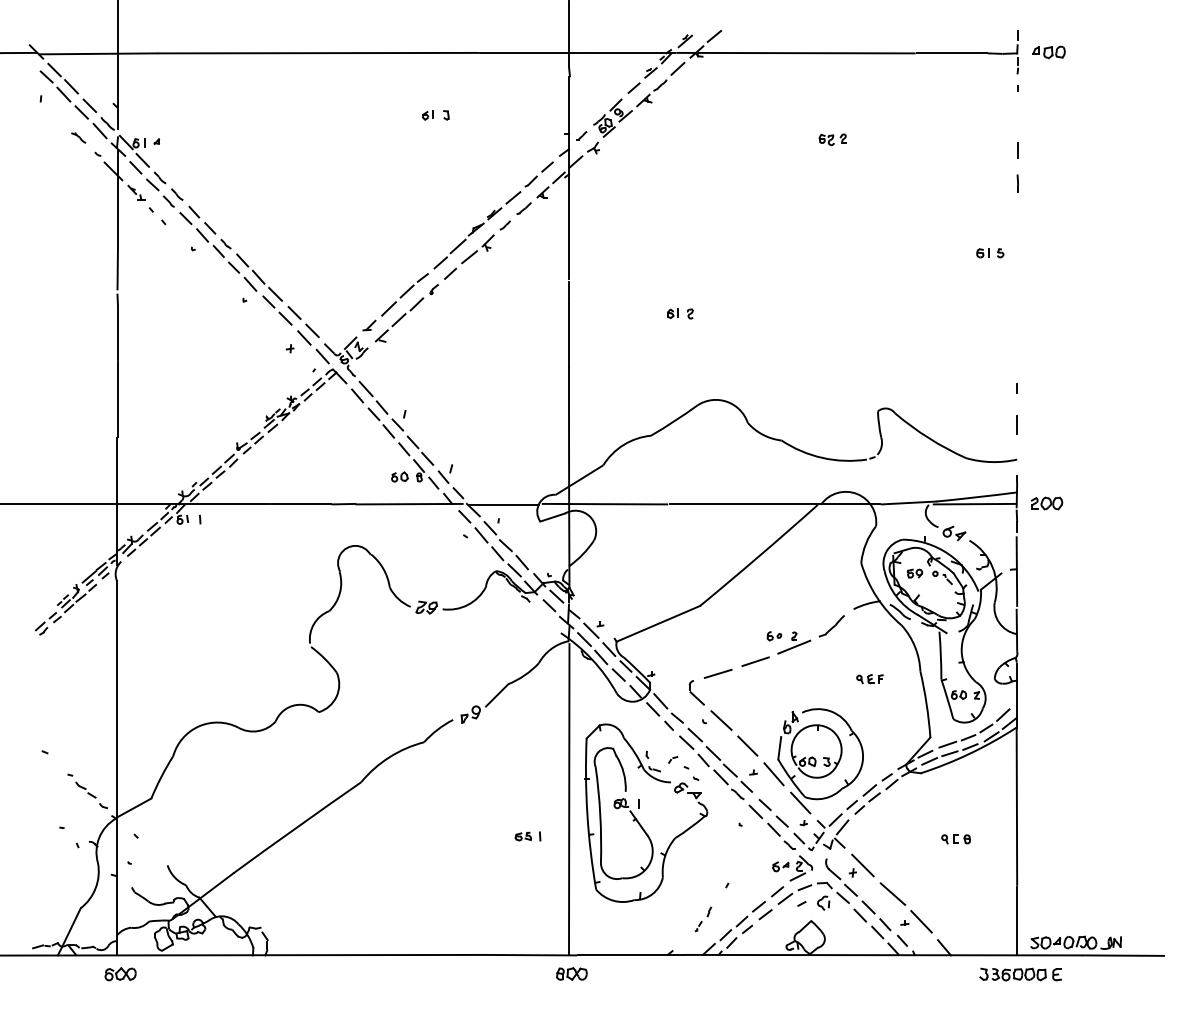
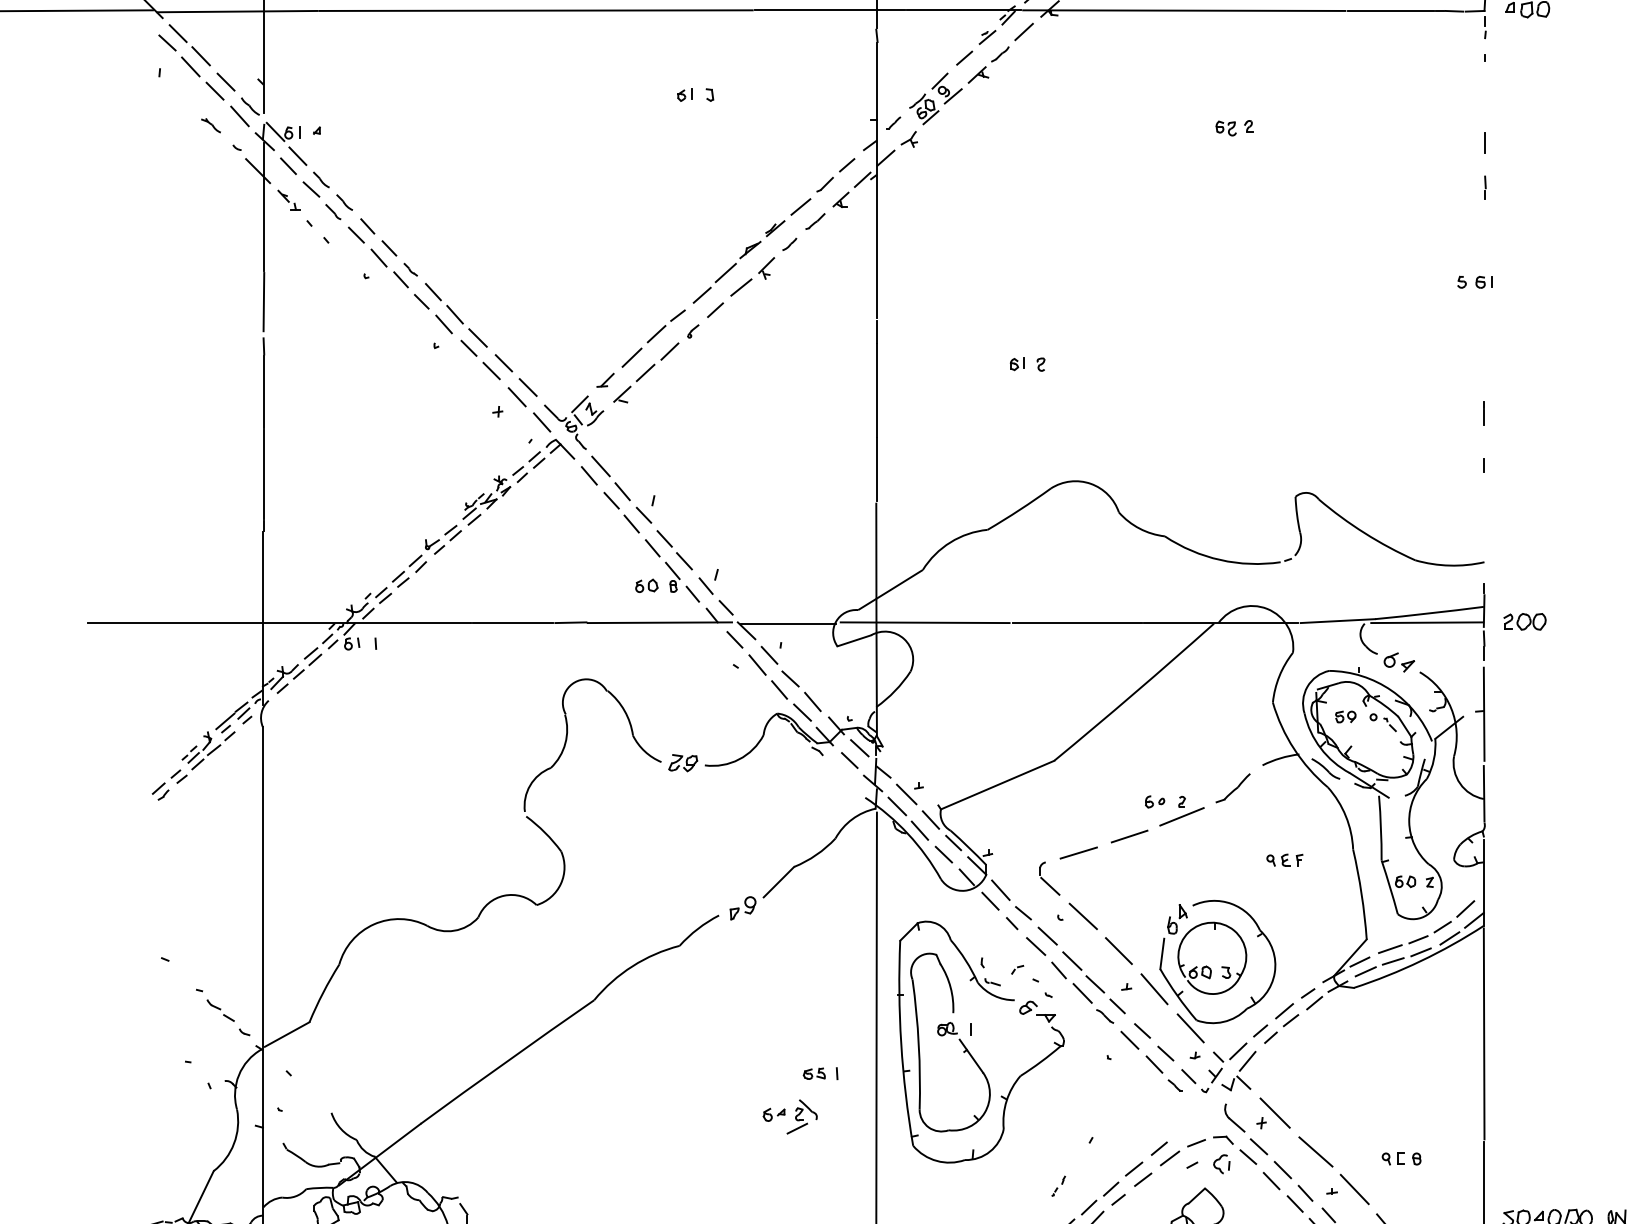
part: (982, 253) -> (1483, 282), moved
line: (1016, 424) -> (1483, 412), moved
part: (955, 839) -> (1400, 1159), moved
part: (792, 868) -> (790, 1117), moved
part: (703, 919) -> (1058, 1186), size x0.6

